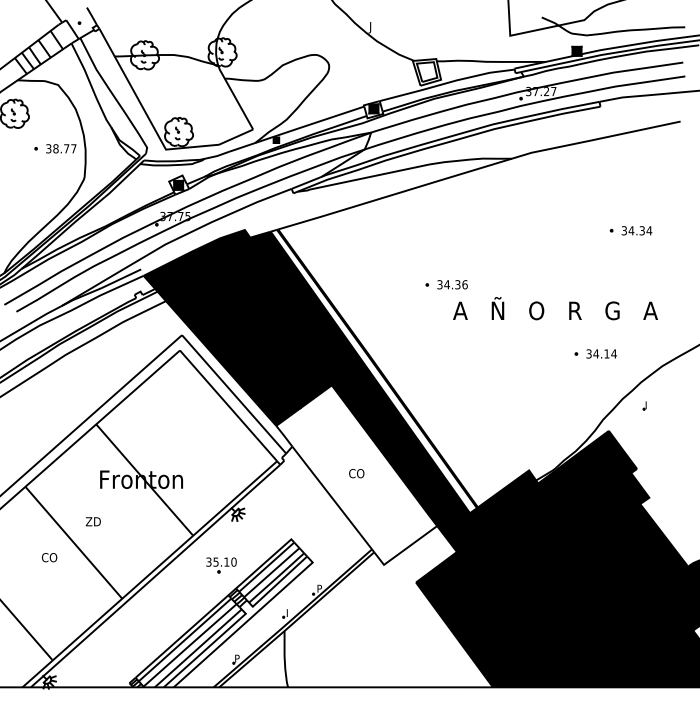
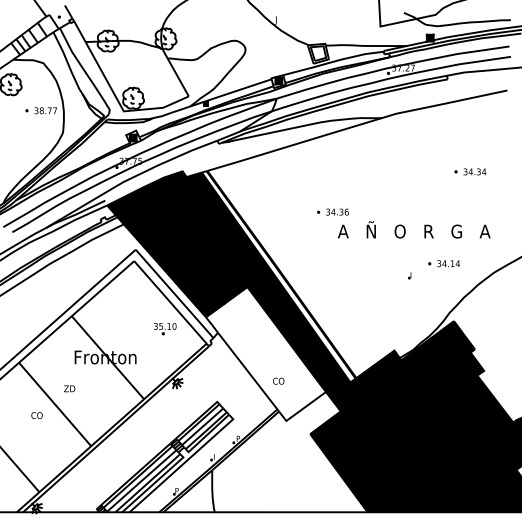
part: (644, 405) -> (409, 275), moved
text: (356, 473) -> (278, 381), moved
part: (221, 565) -> (165, 328), moved

